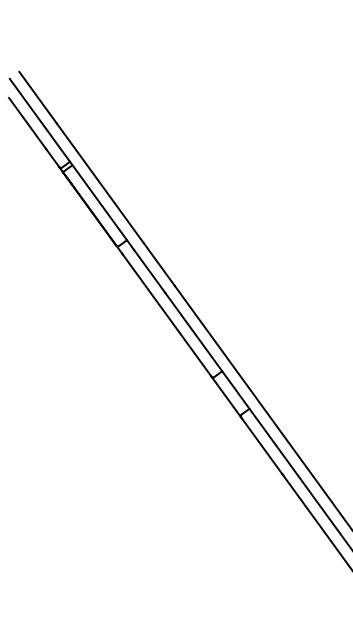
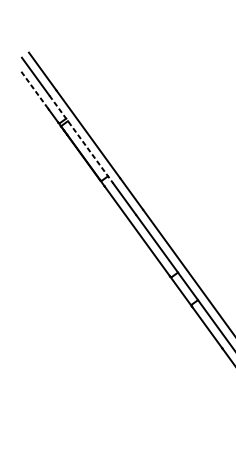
line: (27, 123) -> (34, 90), solid -> dashed
line: (90, 190) -> (81, 139), solid -> dashed

